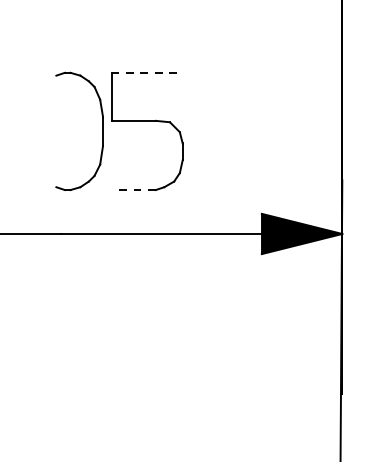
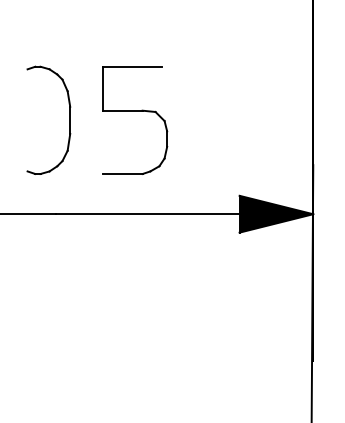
line: (144, 72) -> (132, 66), dashed -> solid
part: (102, 130) -> (69, 119), moved
line: (133, 190) -> (122, 174), dashed -> solid

